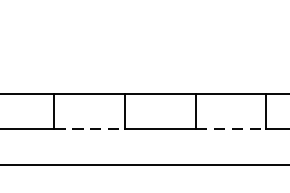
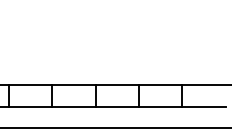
line: (90, 128) -> (74, 106), dashed -> solid
line: (230, 128) -> (160, 106), dashed -> solid

